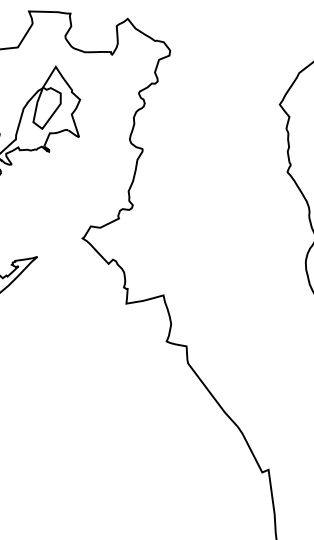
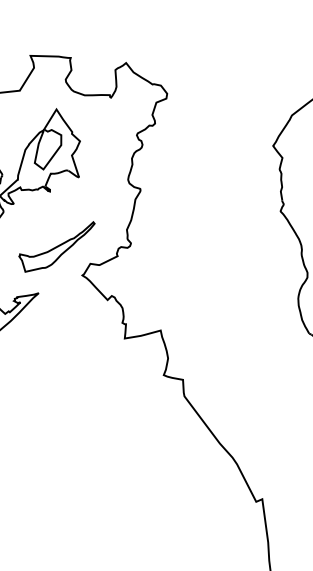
part: (55, 208) -> (56, 246), added

